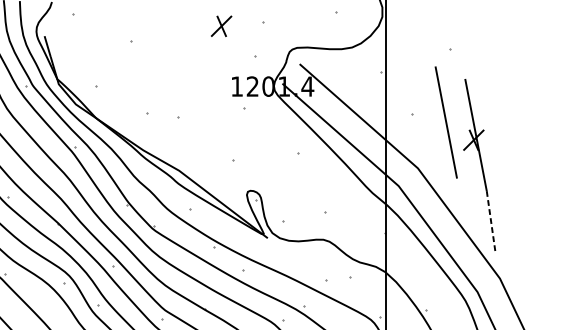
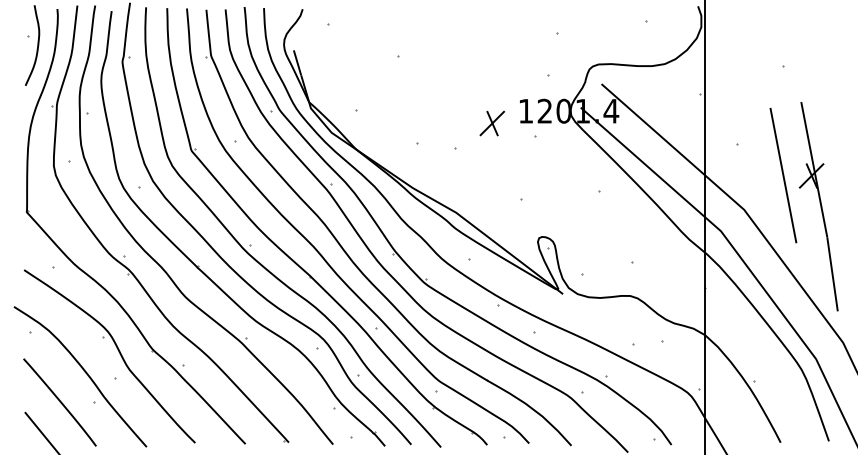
part: (220, 26) -> (491, 123), moved
line: (446, 122) -> (783, 175), moved
line: (491, 221) -> (832, 274), dashed -> solid

